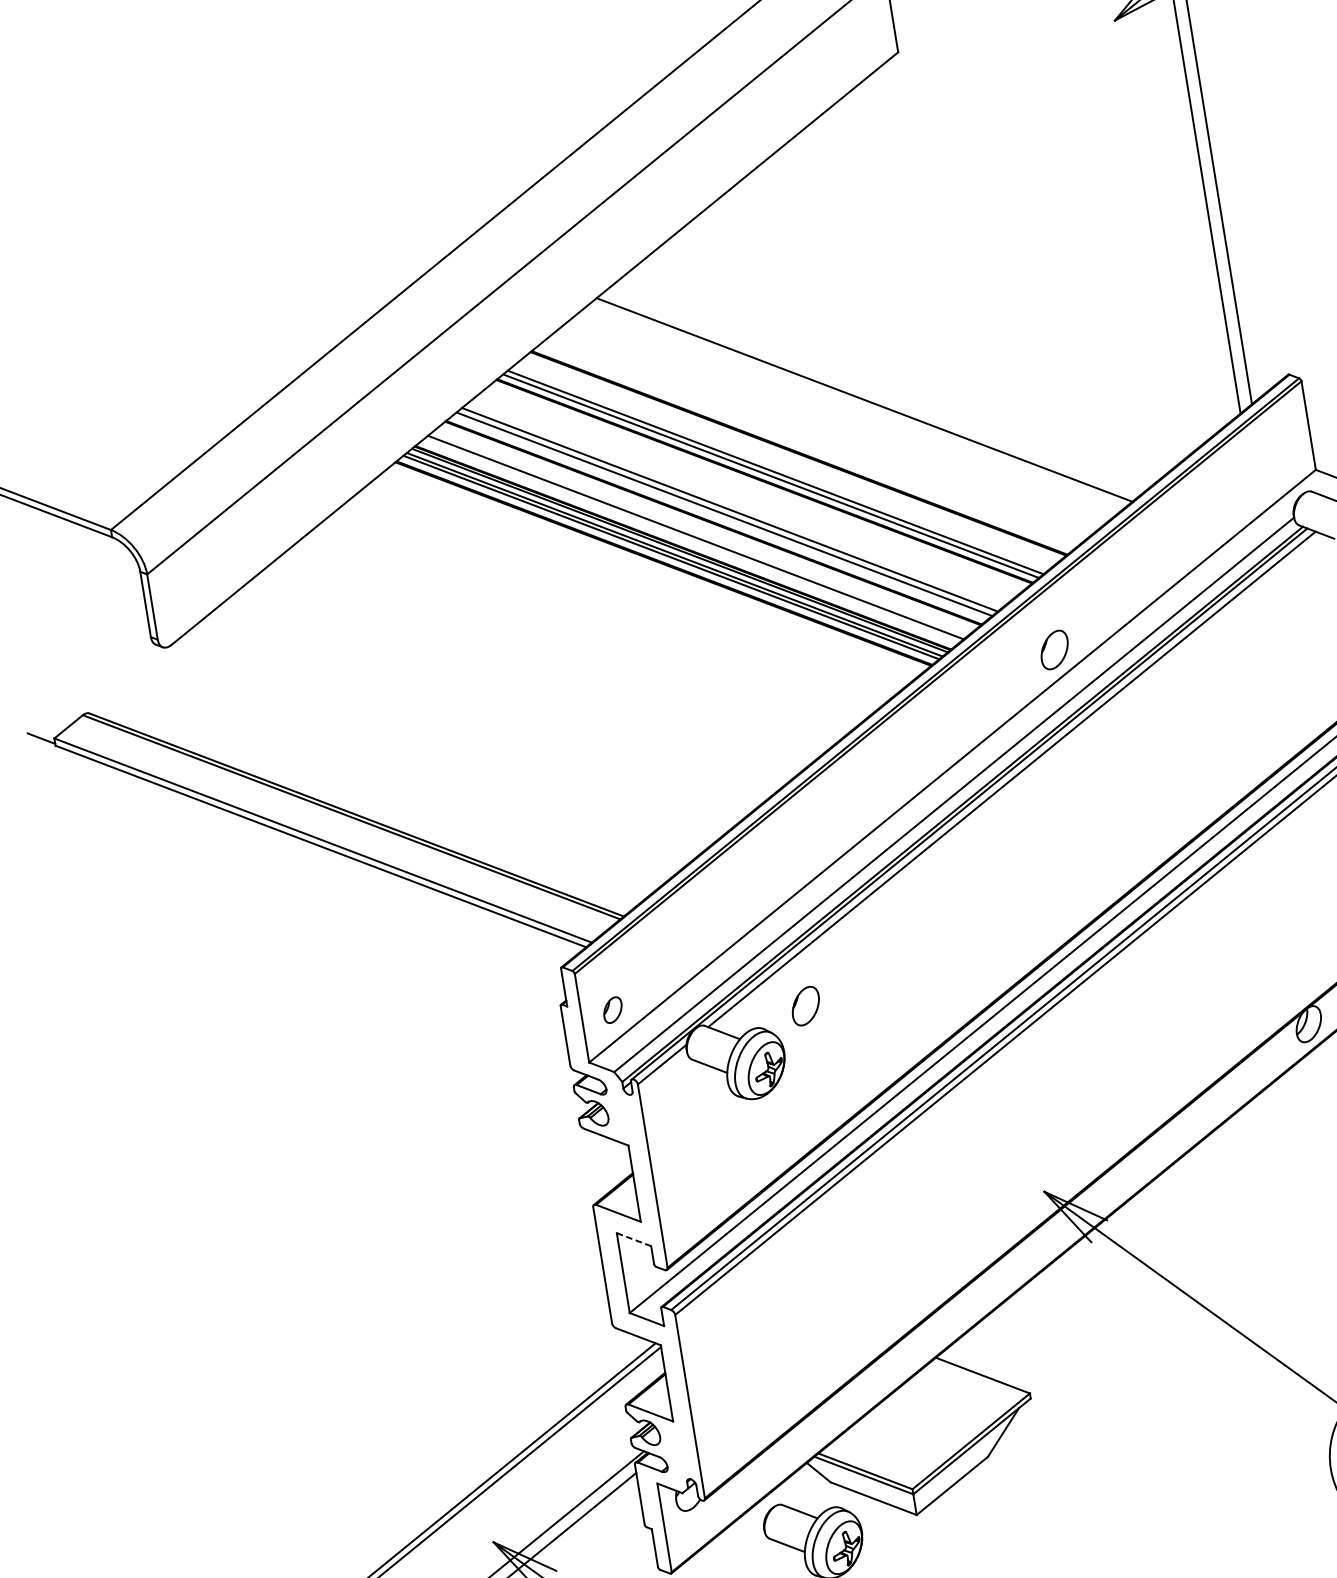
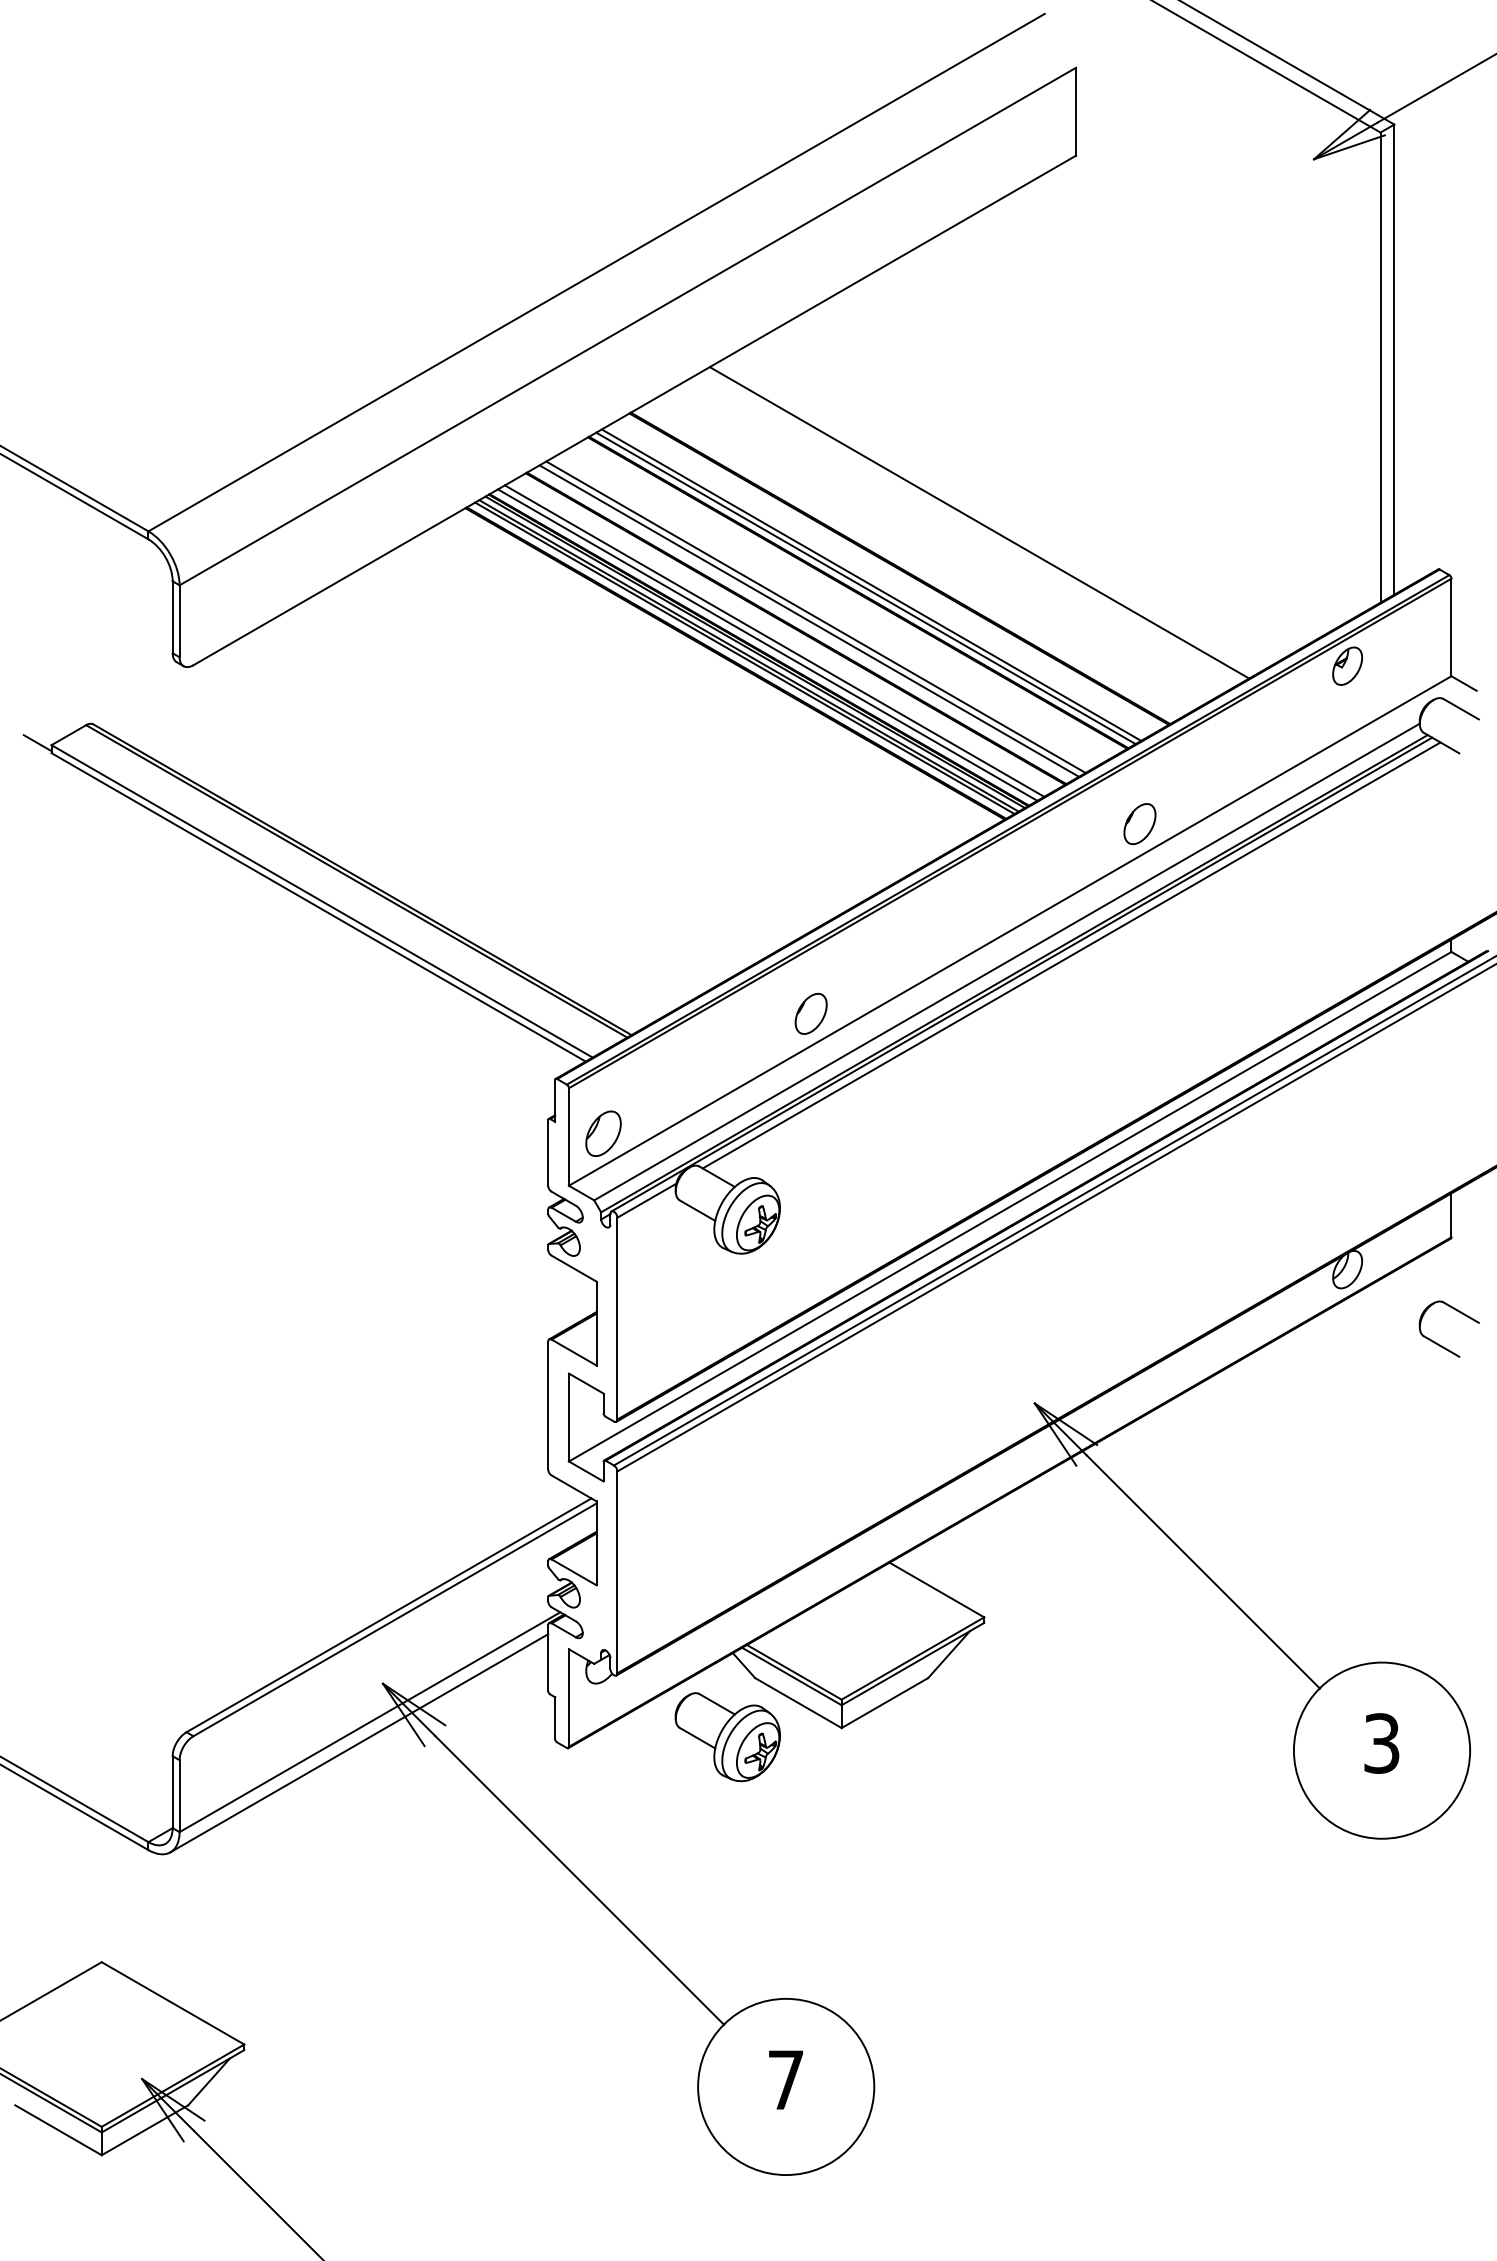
part: (1219, 475) -> (1347, 665), added
line: (689, 541) -> (767, 644), added
part: (805, 1005) -> (810, 1013), moved
part: (612, 1009) -> (603, 1133), size x1.67
line: (634, 1239) -> (586, 1383), dashed -> solid

